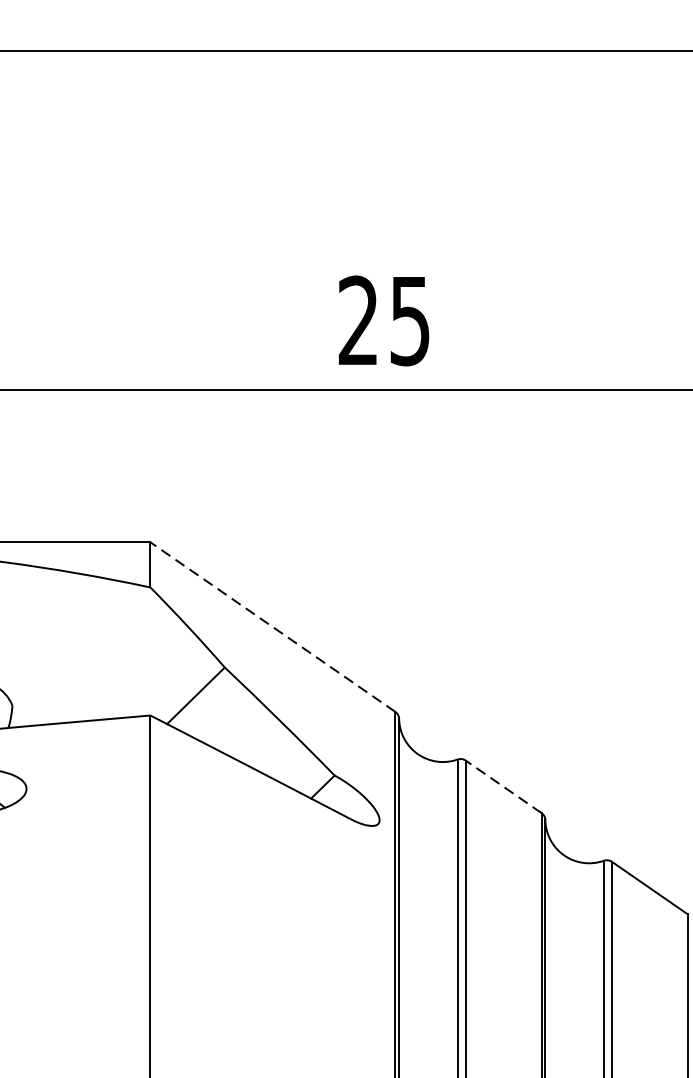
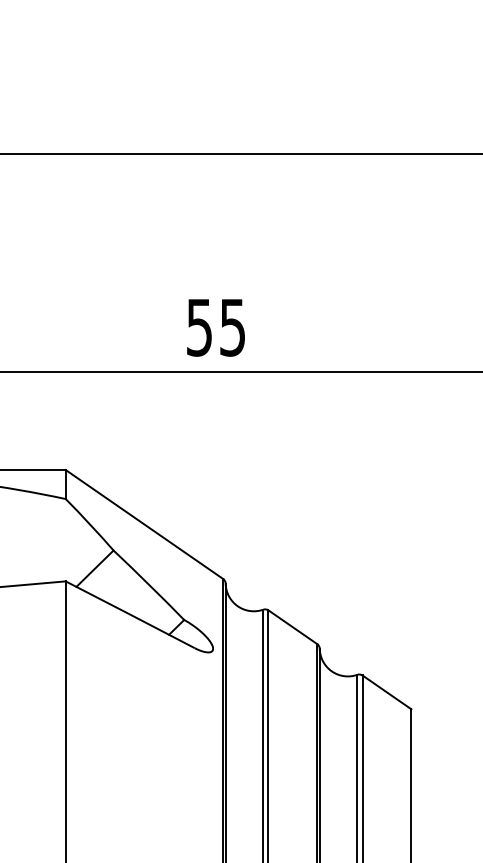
text: (358, 320) -> (199, 327), 25 -> 55
line: (272, 627) -> (144, 524), dashed -> solid
line: (503, 787) -> (292, 627), dashed -> solid

